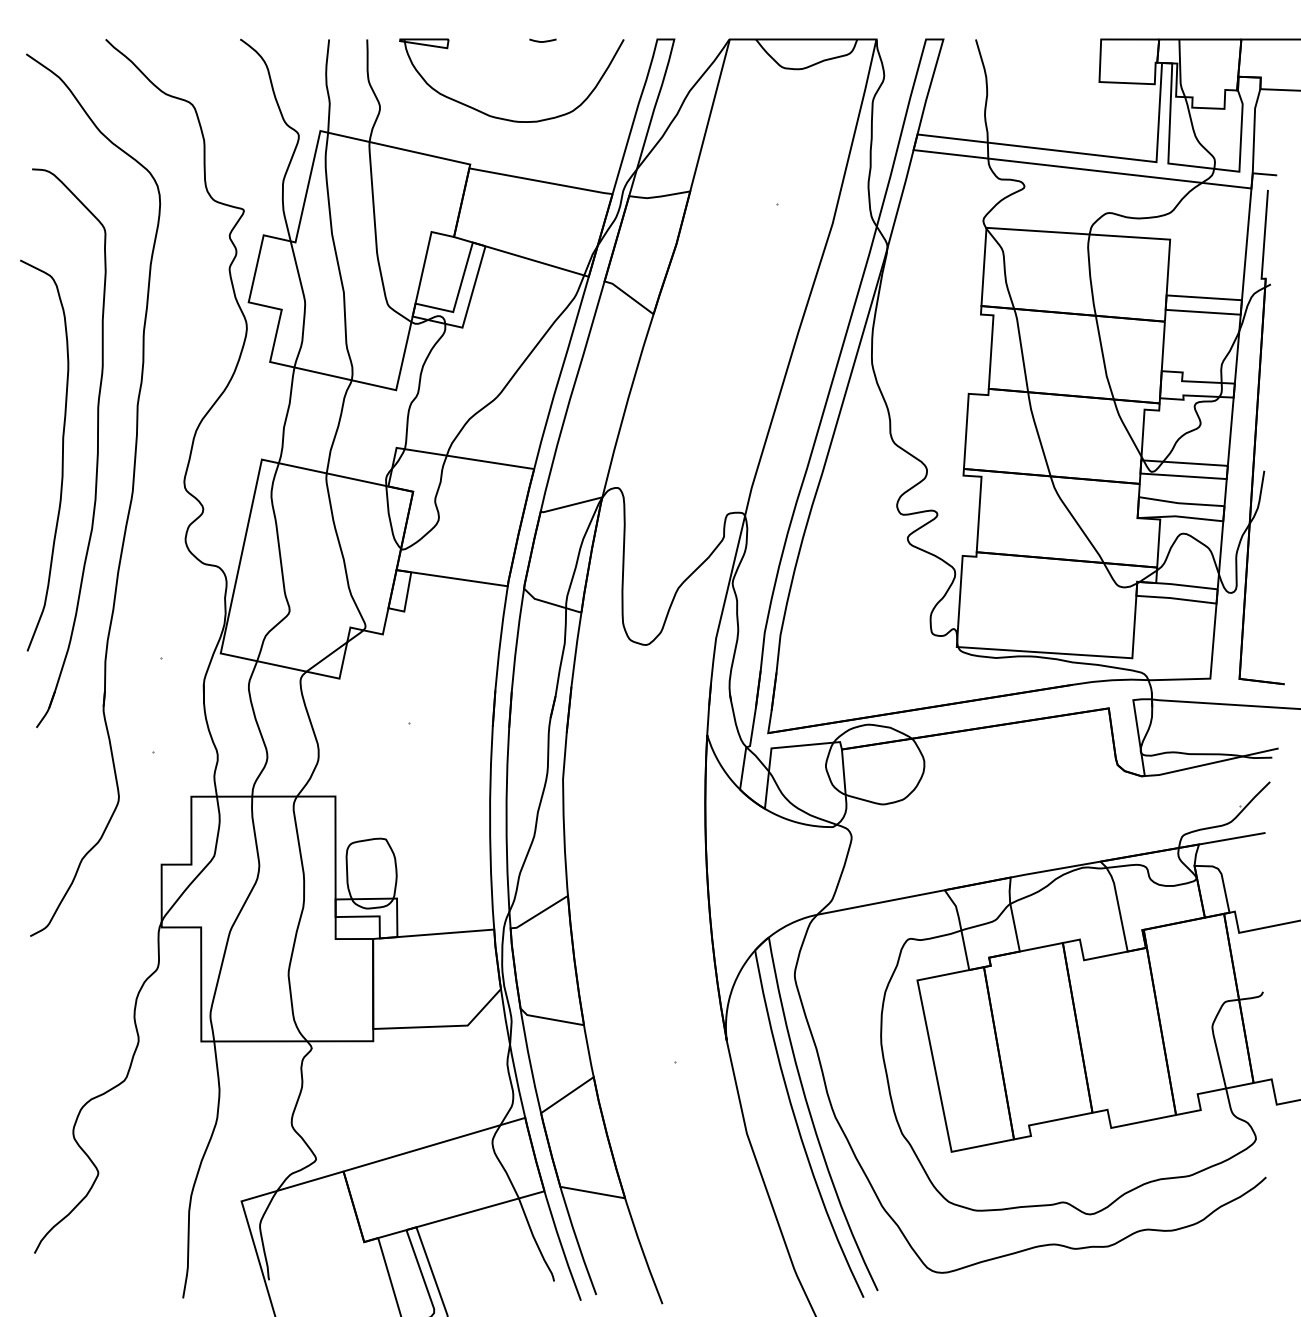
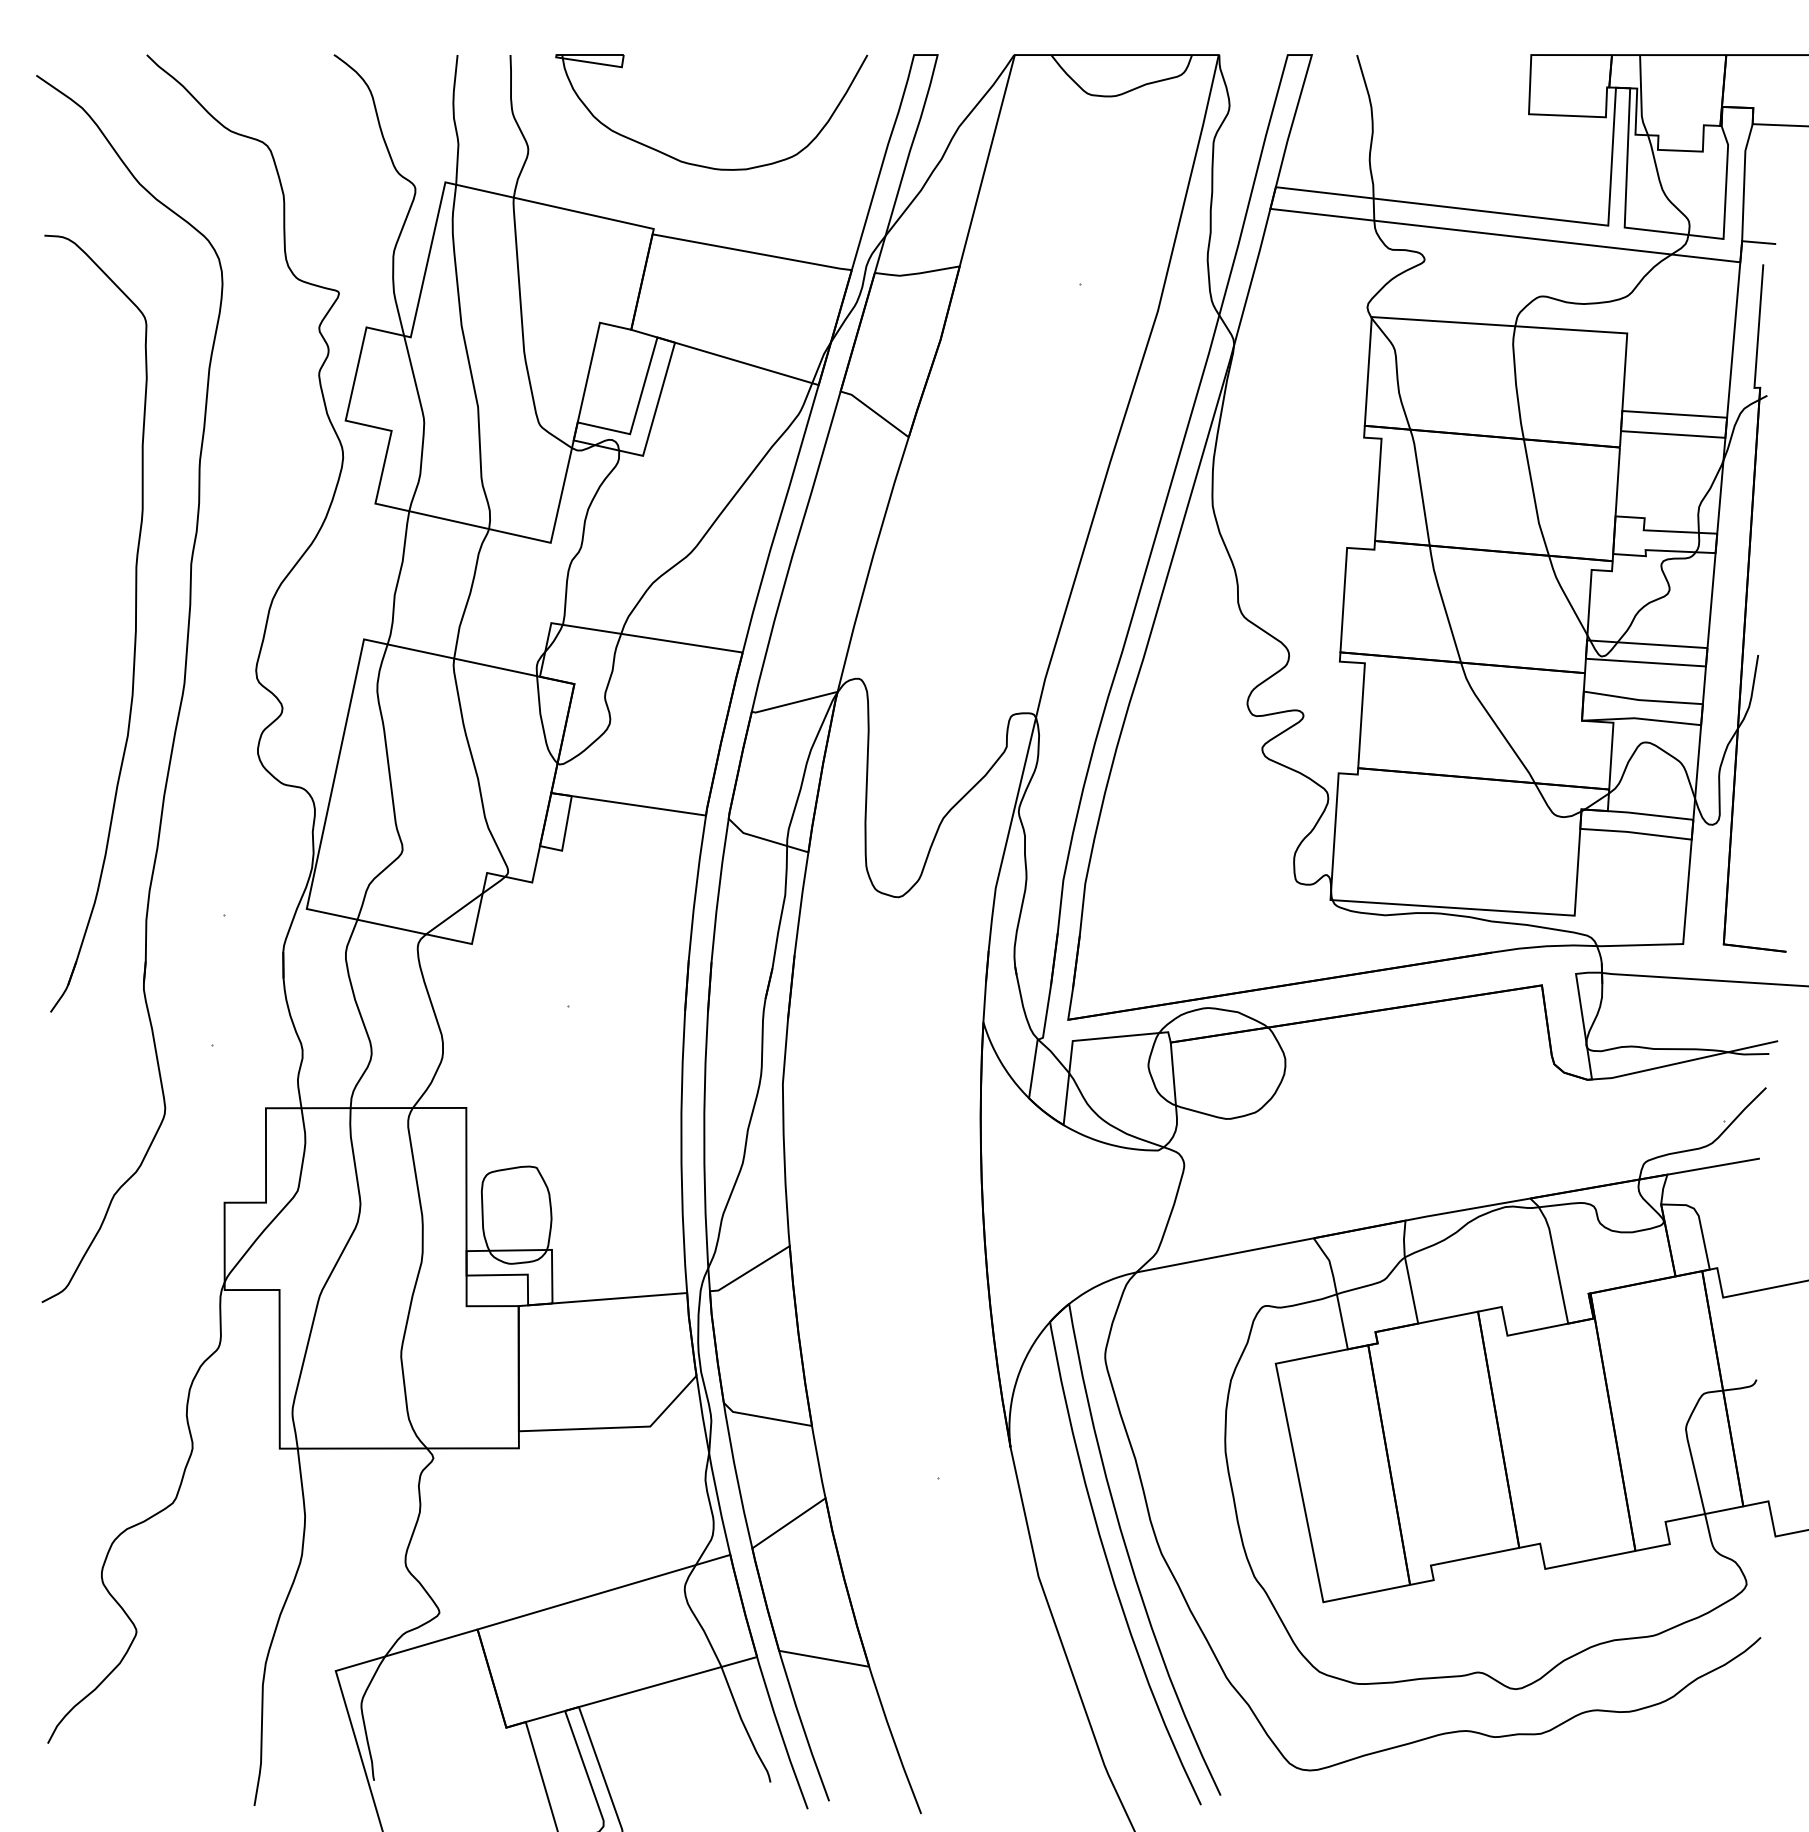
curve: (542, 41) -> (754, 57), removed
curve: (62, 455) -> (86, 633), removed

